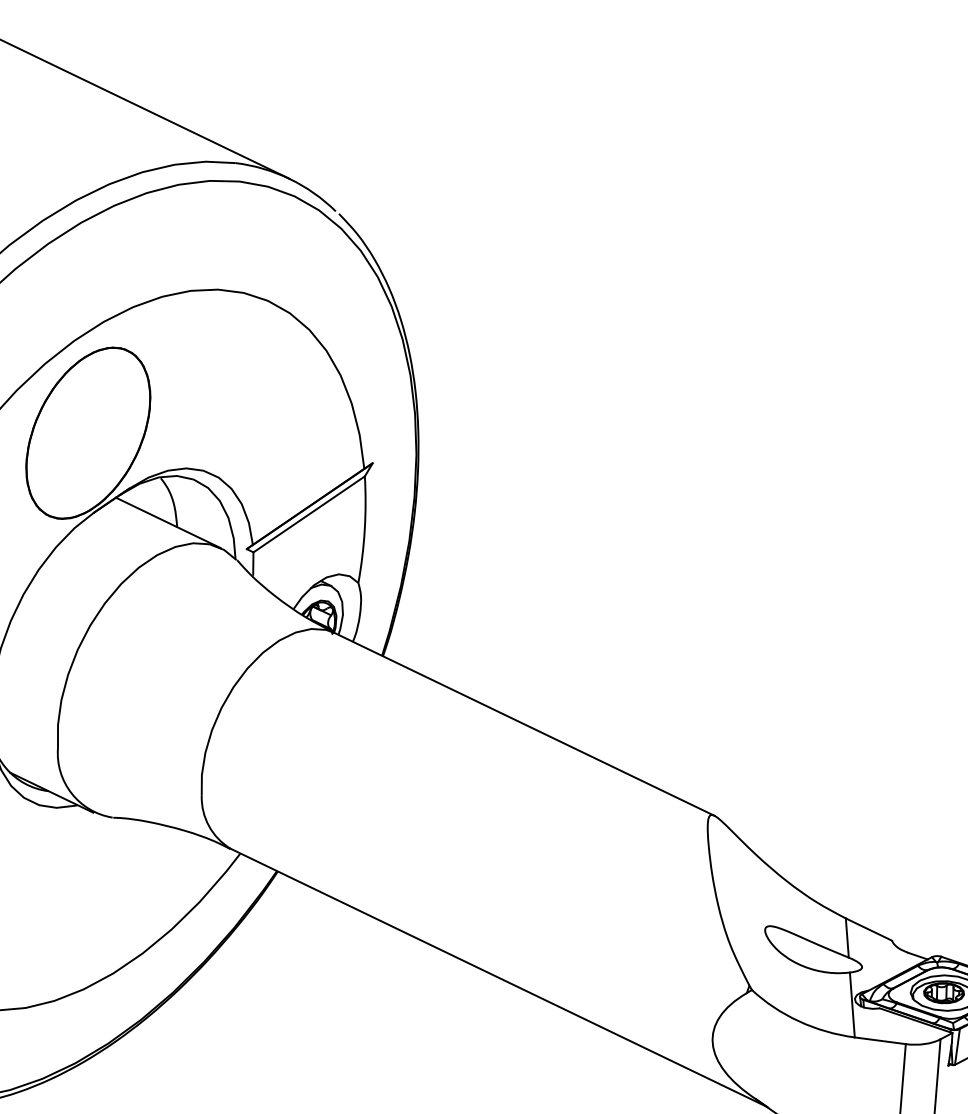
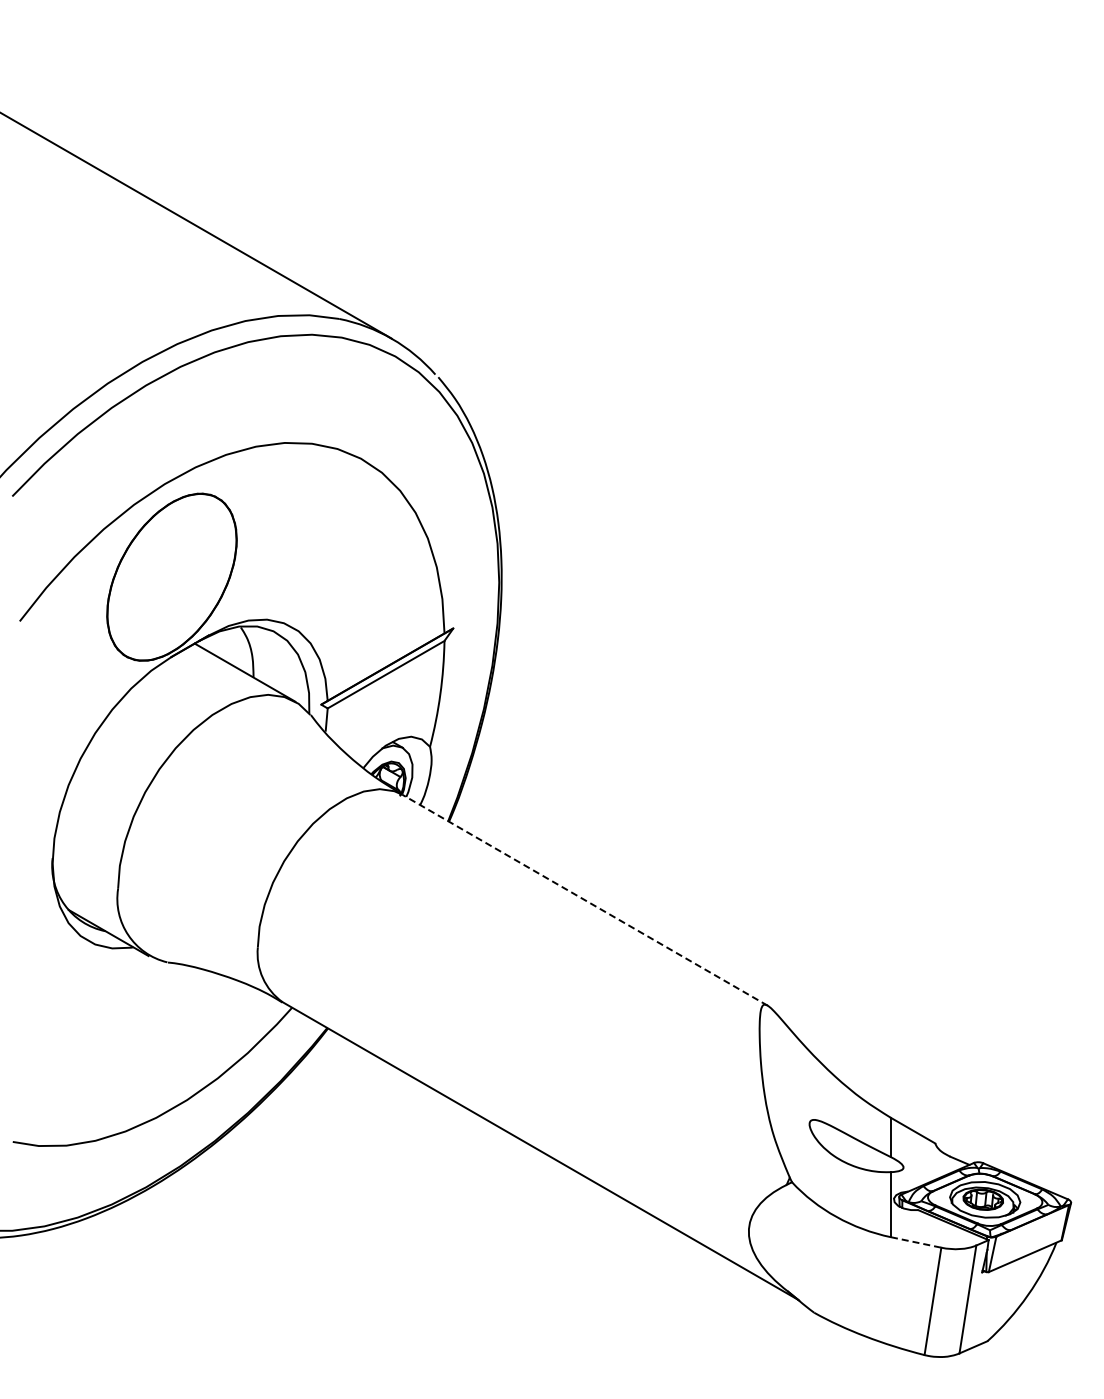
line: (524, 724) -> (585, 900), solid -> dashed
line: (880, 1040) -> (916, 1242), solid -> dashed

